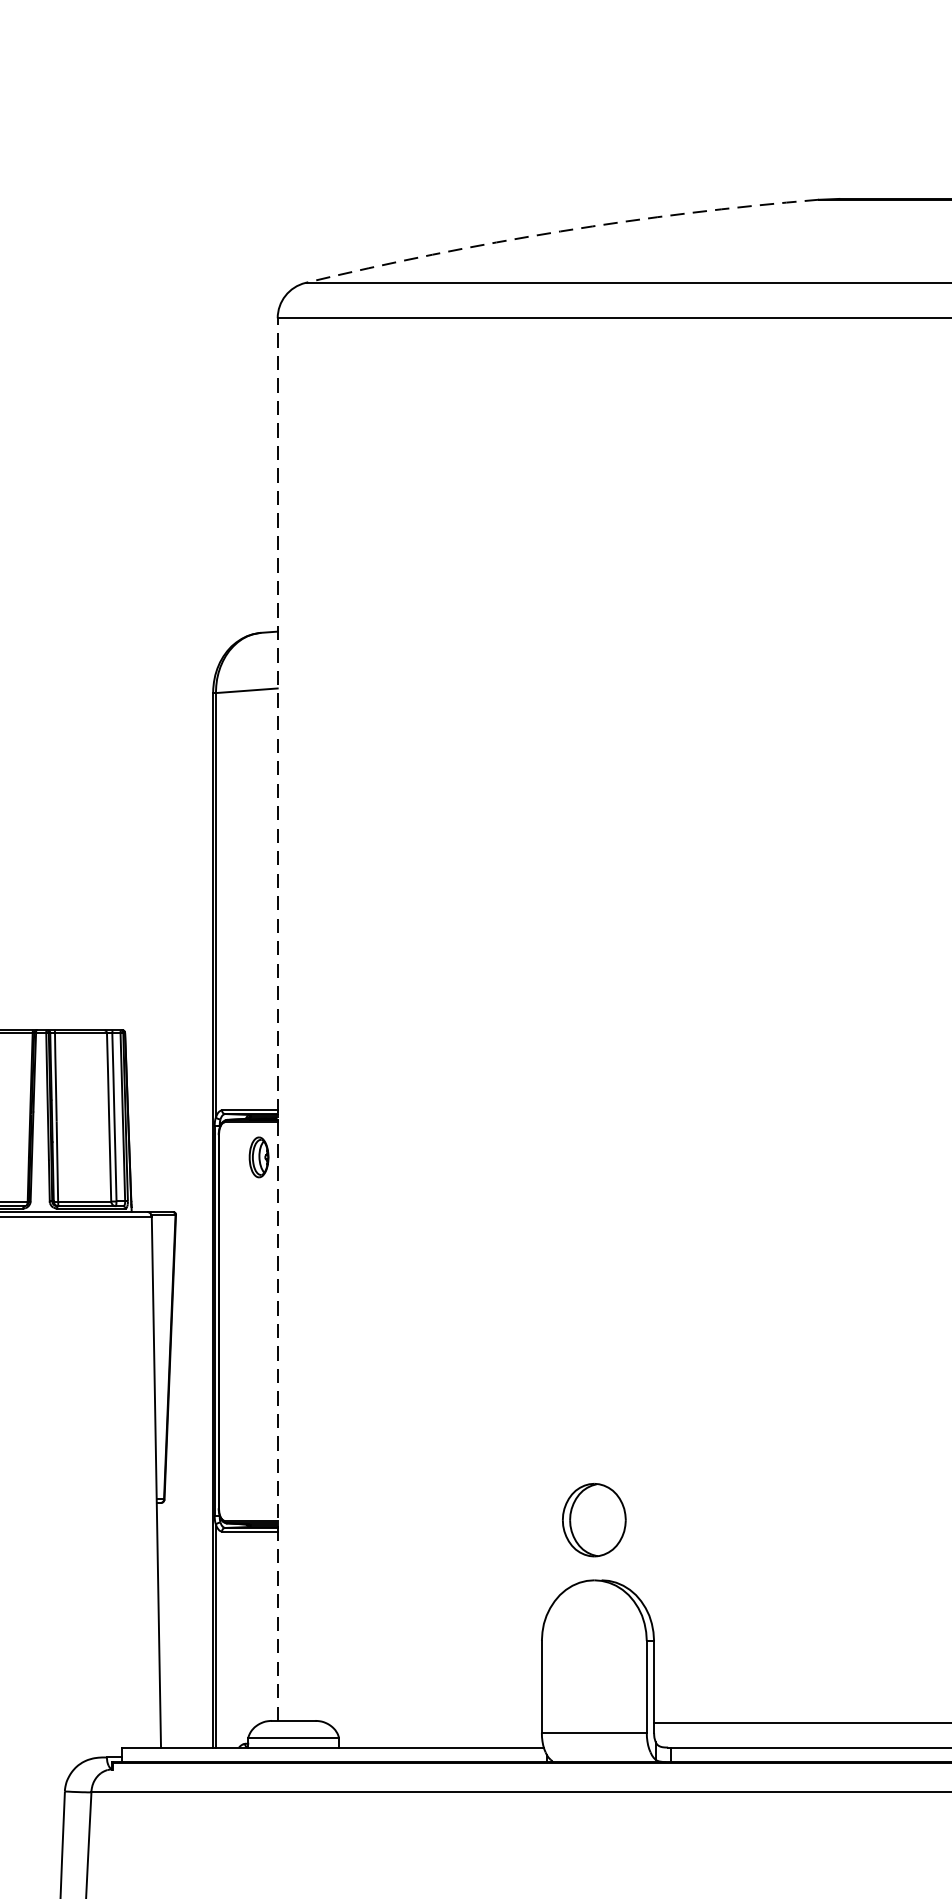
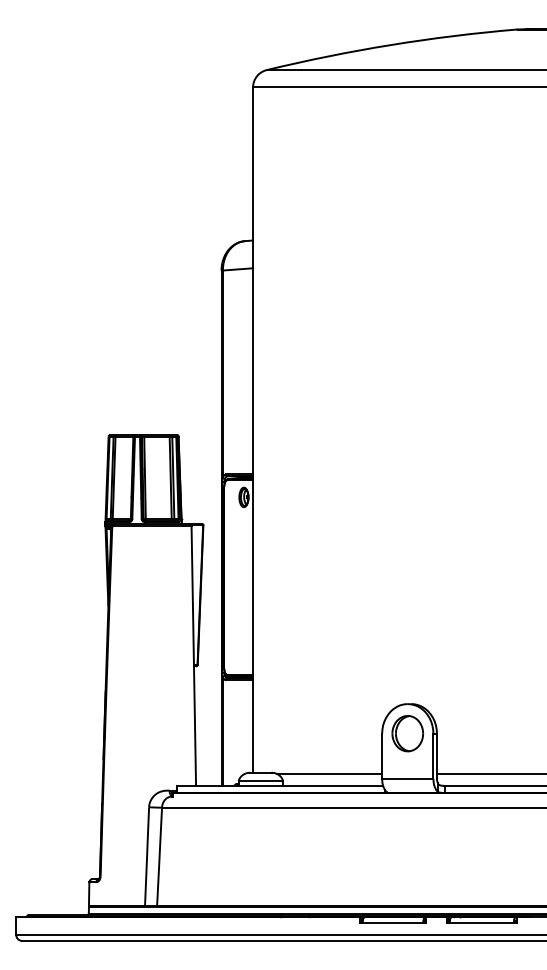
arc: (560, 230) -> (391, 44), dashed -> solid
line: (278, 1020) -> (253, 430), dashed -> solid
part: (593, 1519) -> (407, 733), moved
line: (434, 1722) -> (329, 773), added

